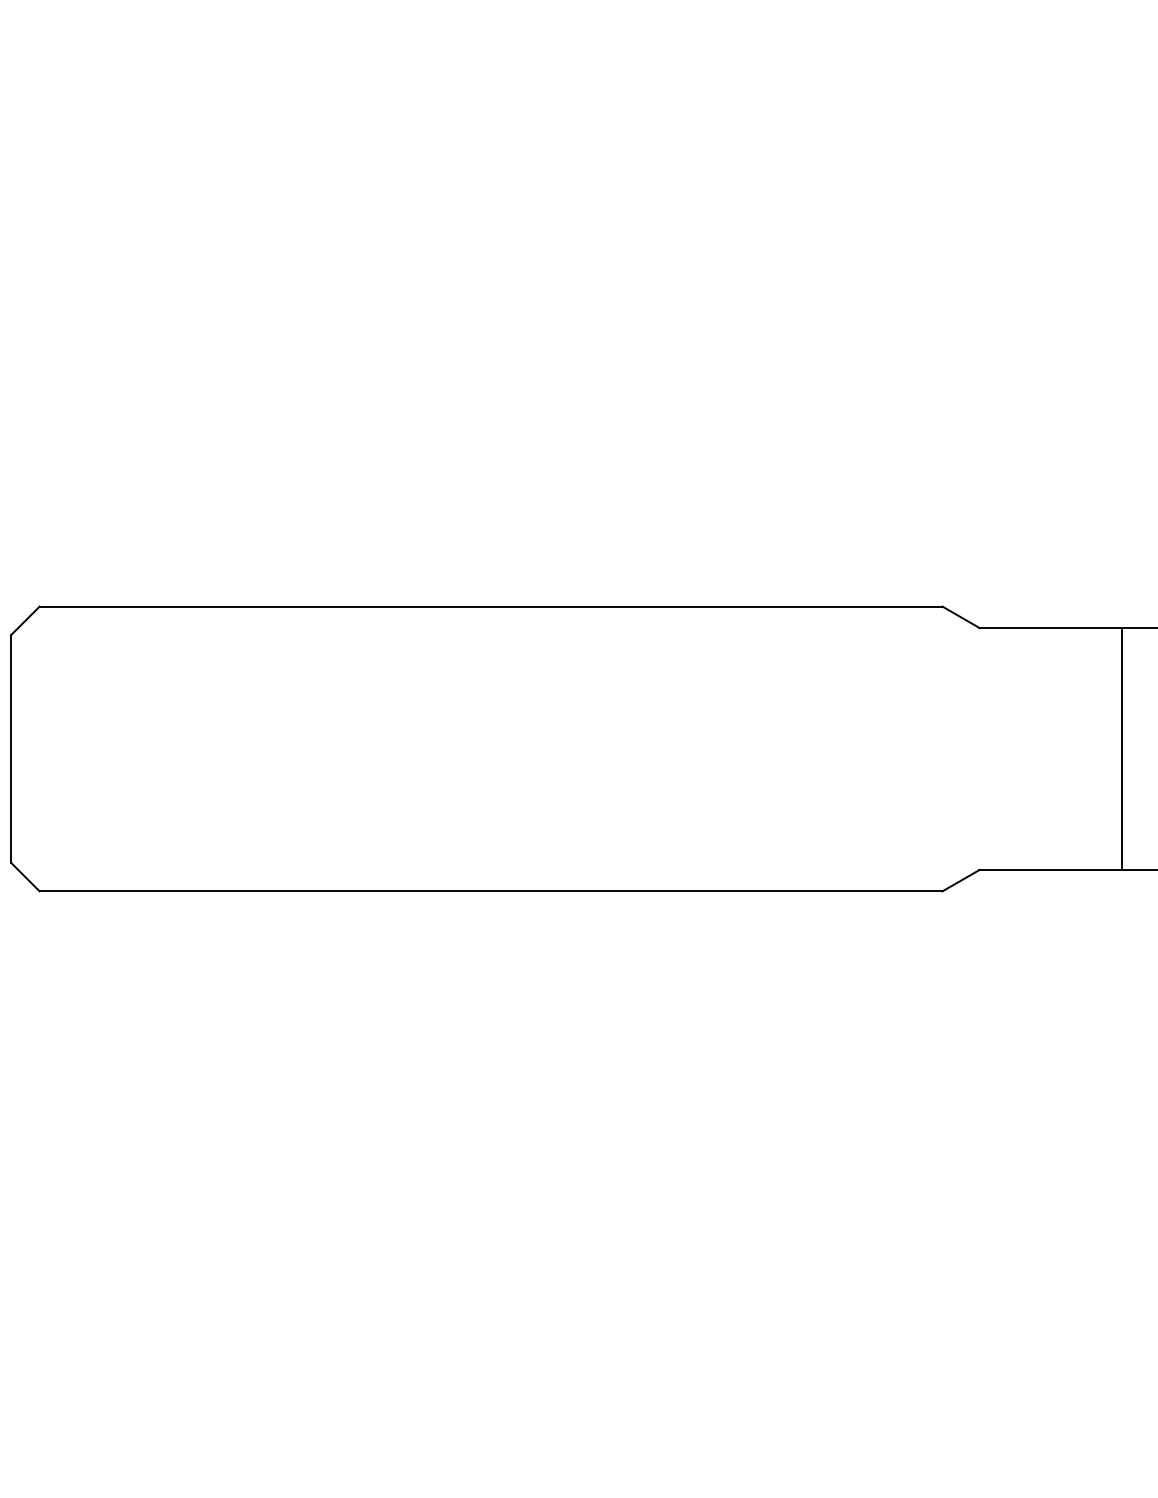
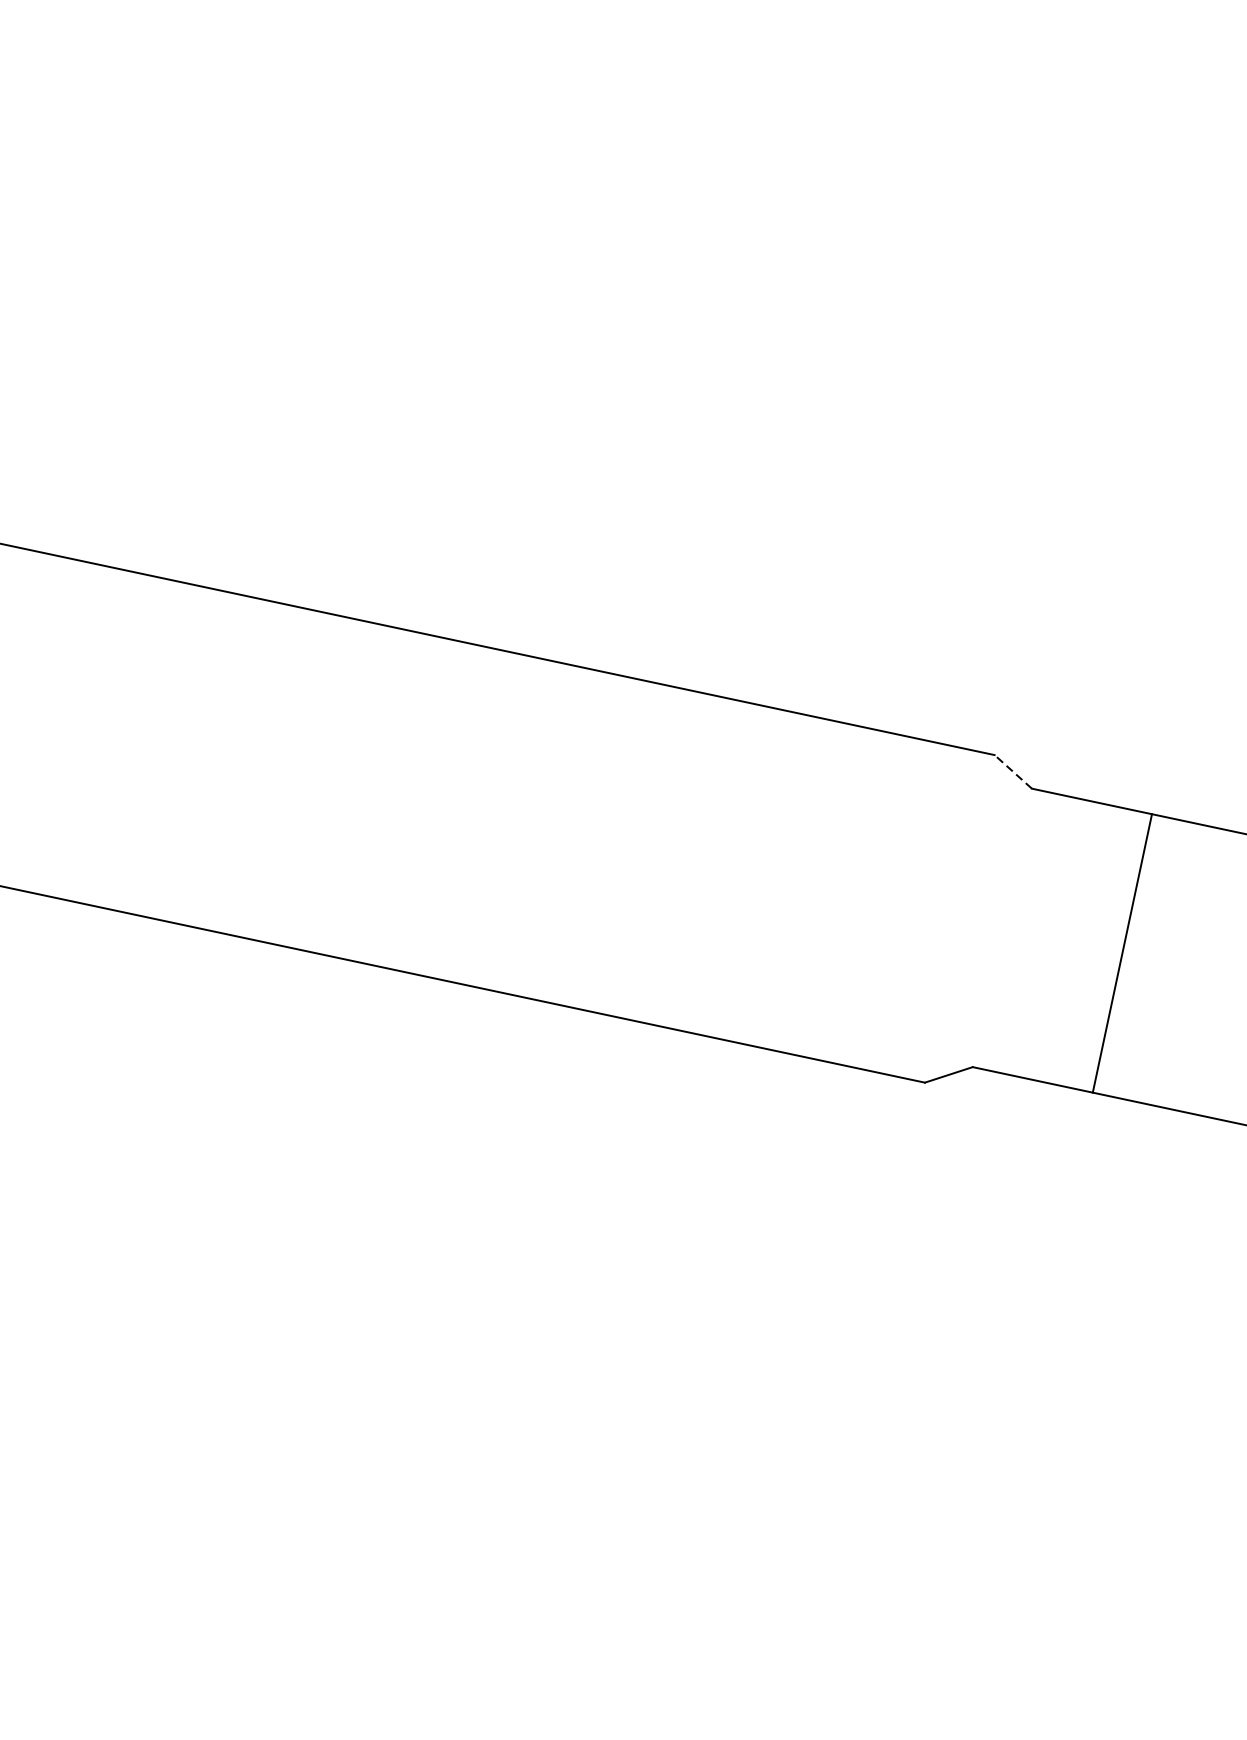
line: (960, 617) -> (1012, 772), solid -> dashed
line: (1121, 748) -> (1122, 952), moved

